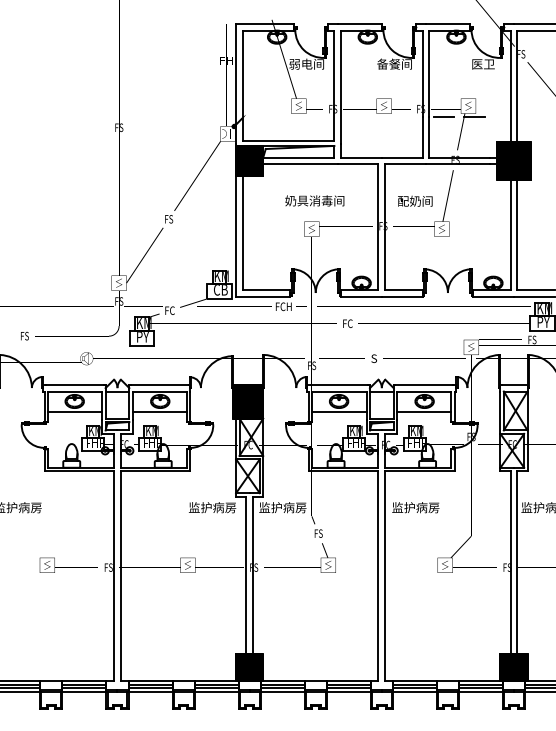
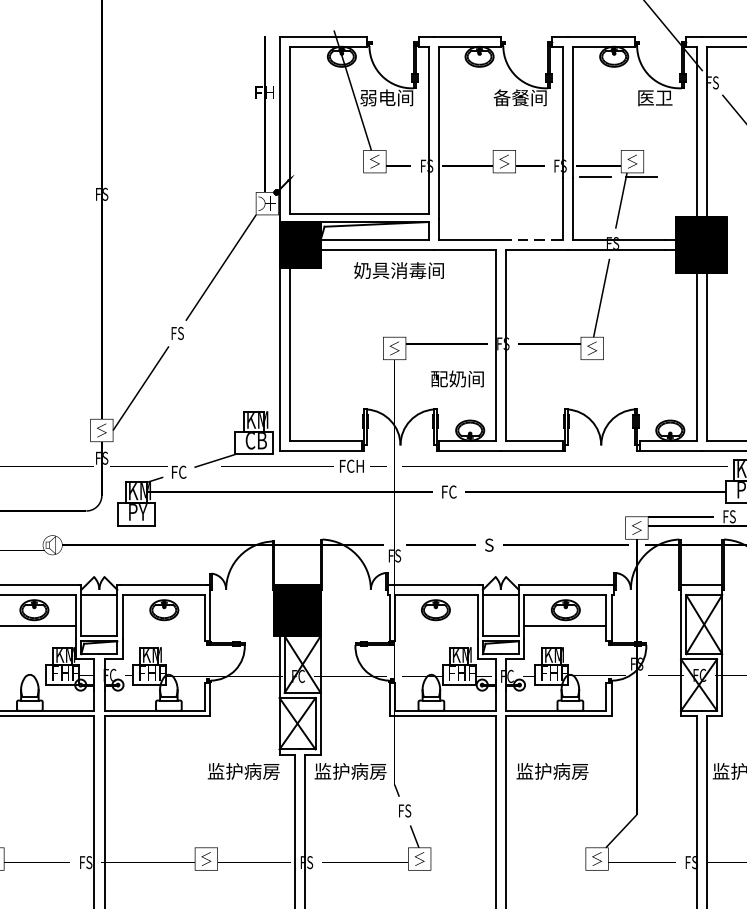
line: (402, 157) -> (532, 239), solid -> dashed
text: (314, 200) -> (398, 269), moved
text: (415, 200) -> (457, 377), moved
line: (159, 411) -> (163, 625), removed
line: (339, 411) -> (436, 625), removed

